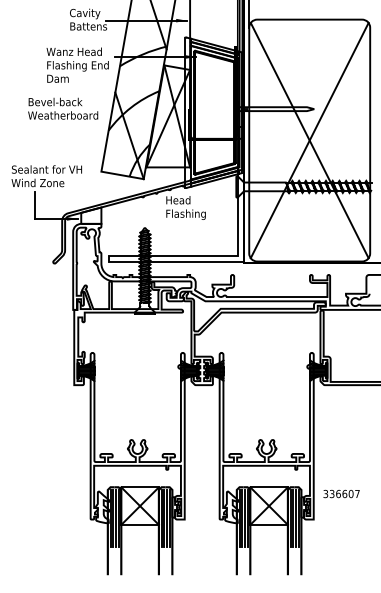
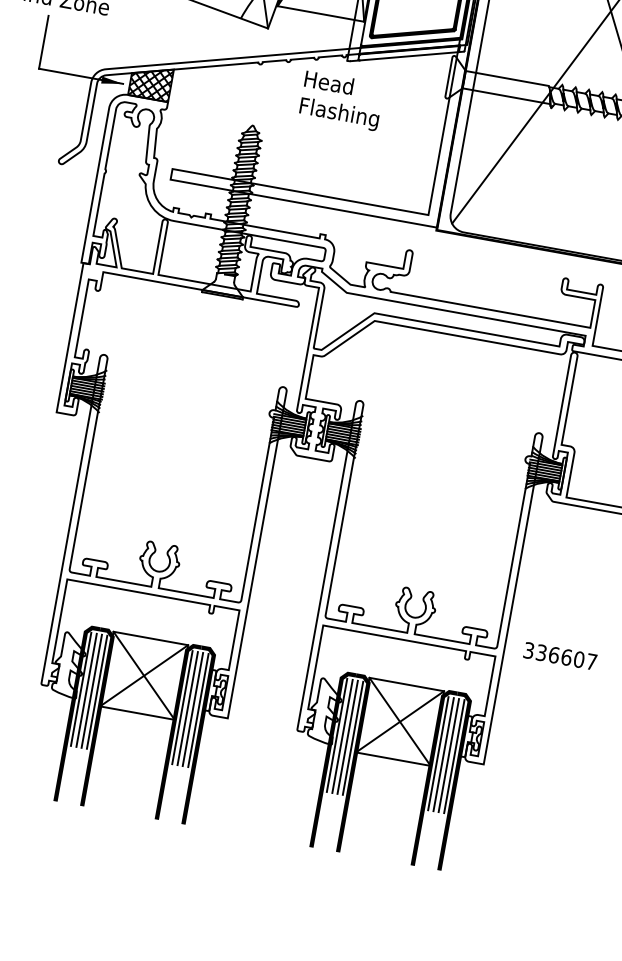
hatch: (91, 215) -> (151, 81), added
text: (341, 493) -> (560, 655), moved

